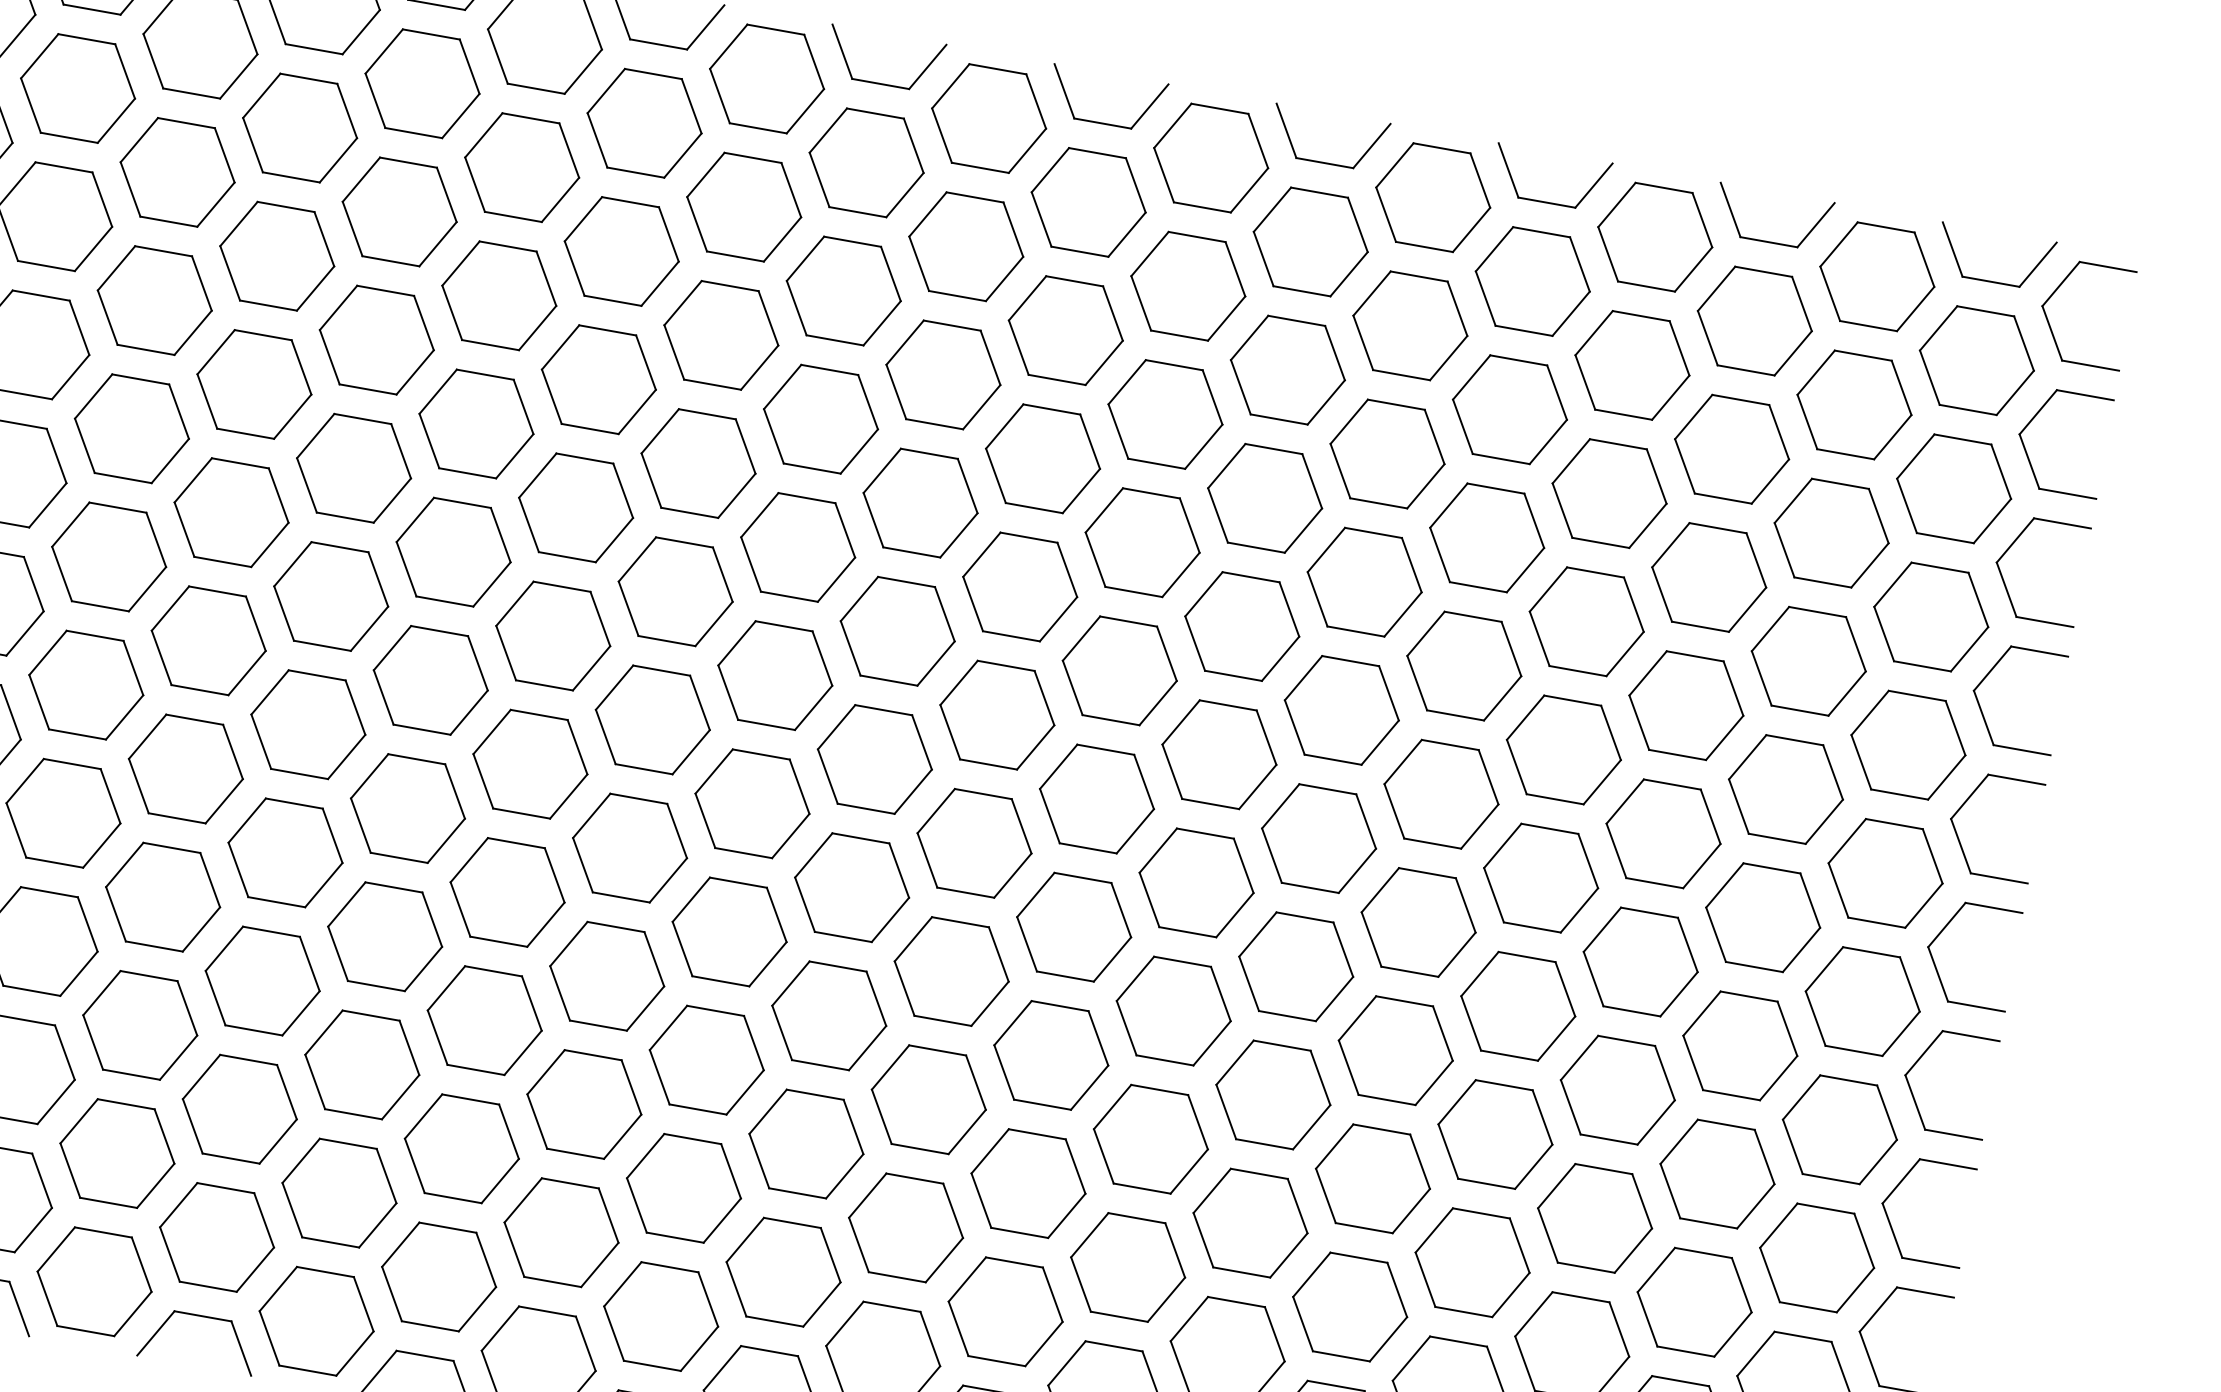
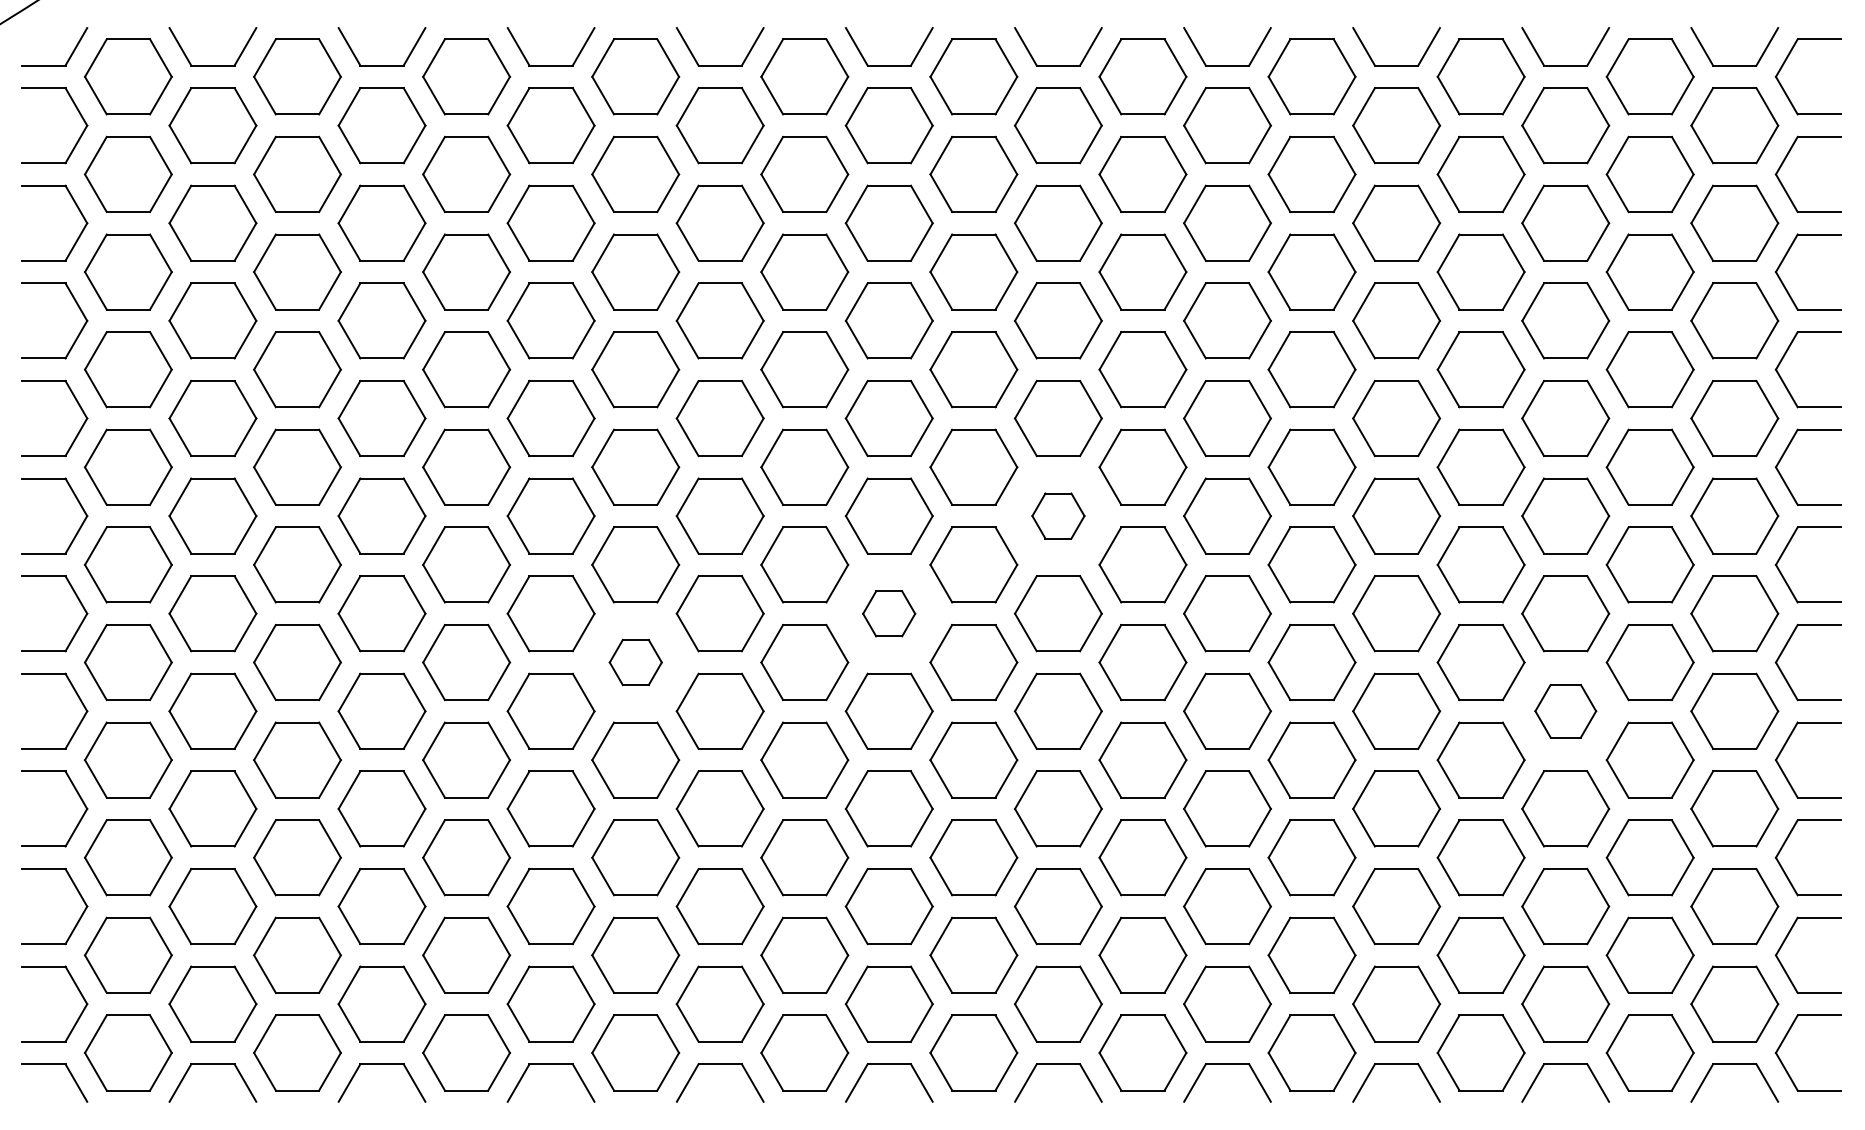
part: (997, 714) -> (1058, 515), size x0.6
part: (751, 803) -> (888, 613), size x0.6
part: (407, 808) -> (635, 662), size x0.6
part: (1617, 1089) -> (1565, 710), size x0.7

